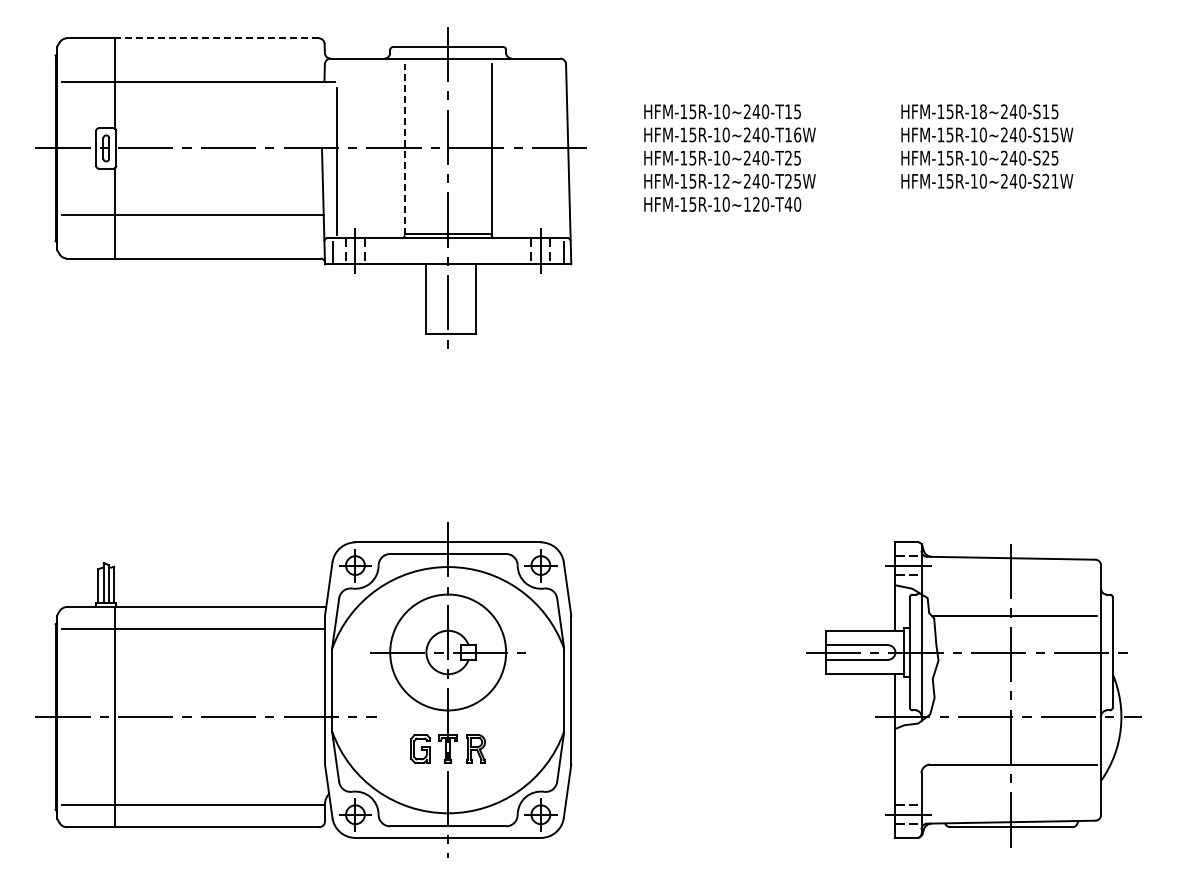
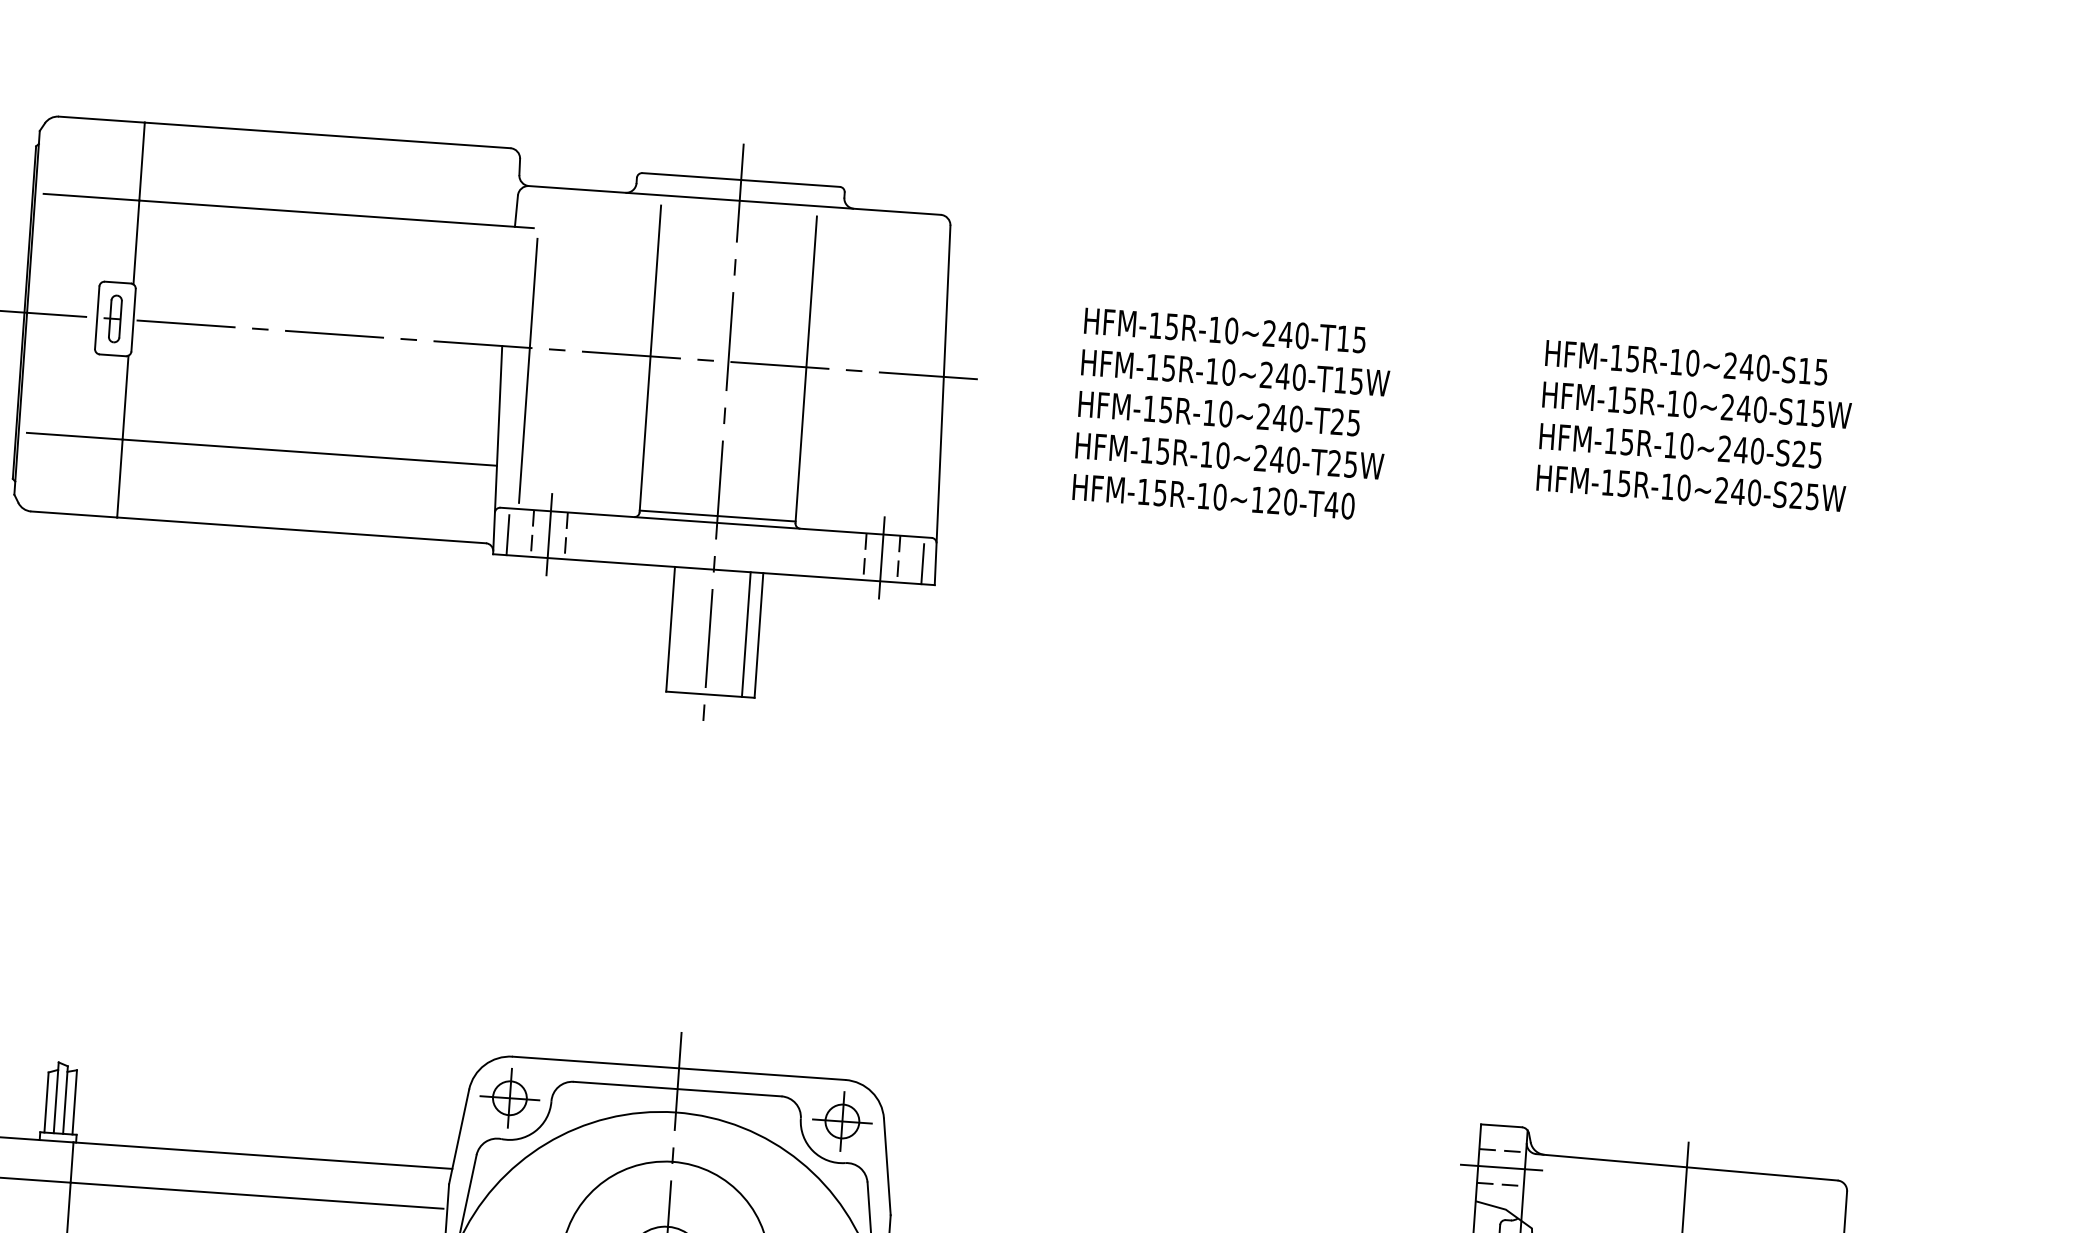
line: (216, 38) -> (326, 135), dashed -> solid
text: (982, 111) -> (1691, 362), HFM-15R-18~240-S15 -> HFM-15R-10~240-S15
text: (797, 134) -> (1356, 380), HFM-15R-10~240-T16W -> HFM-15R-10~240-T15W
line: (404, 149) -> (650, 358), dashed -> solid
text: (725, 181) -> (1221, 455), HFM-15R-12~240-T25W -> HFM-15R-10~240-T25W
text: (1054, 181) -> (1811, 497), HFM-15R-10~240-S21W -> HFM-15R-10~240-S25W
line: (468, 298) -> (746, 633), added

